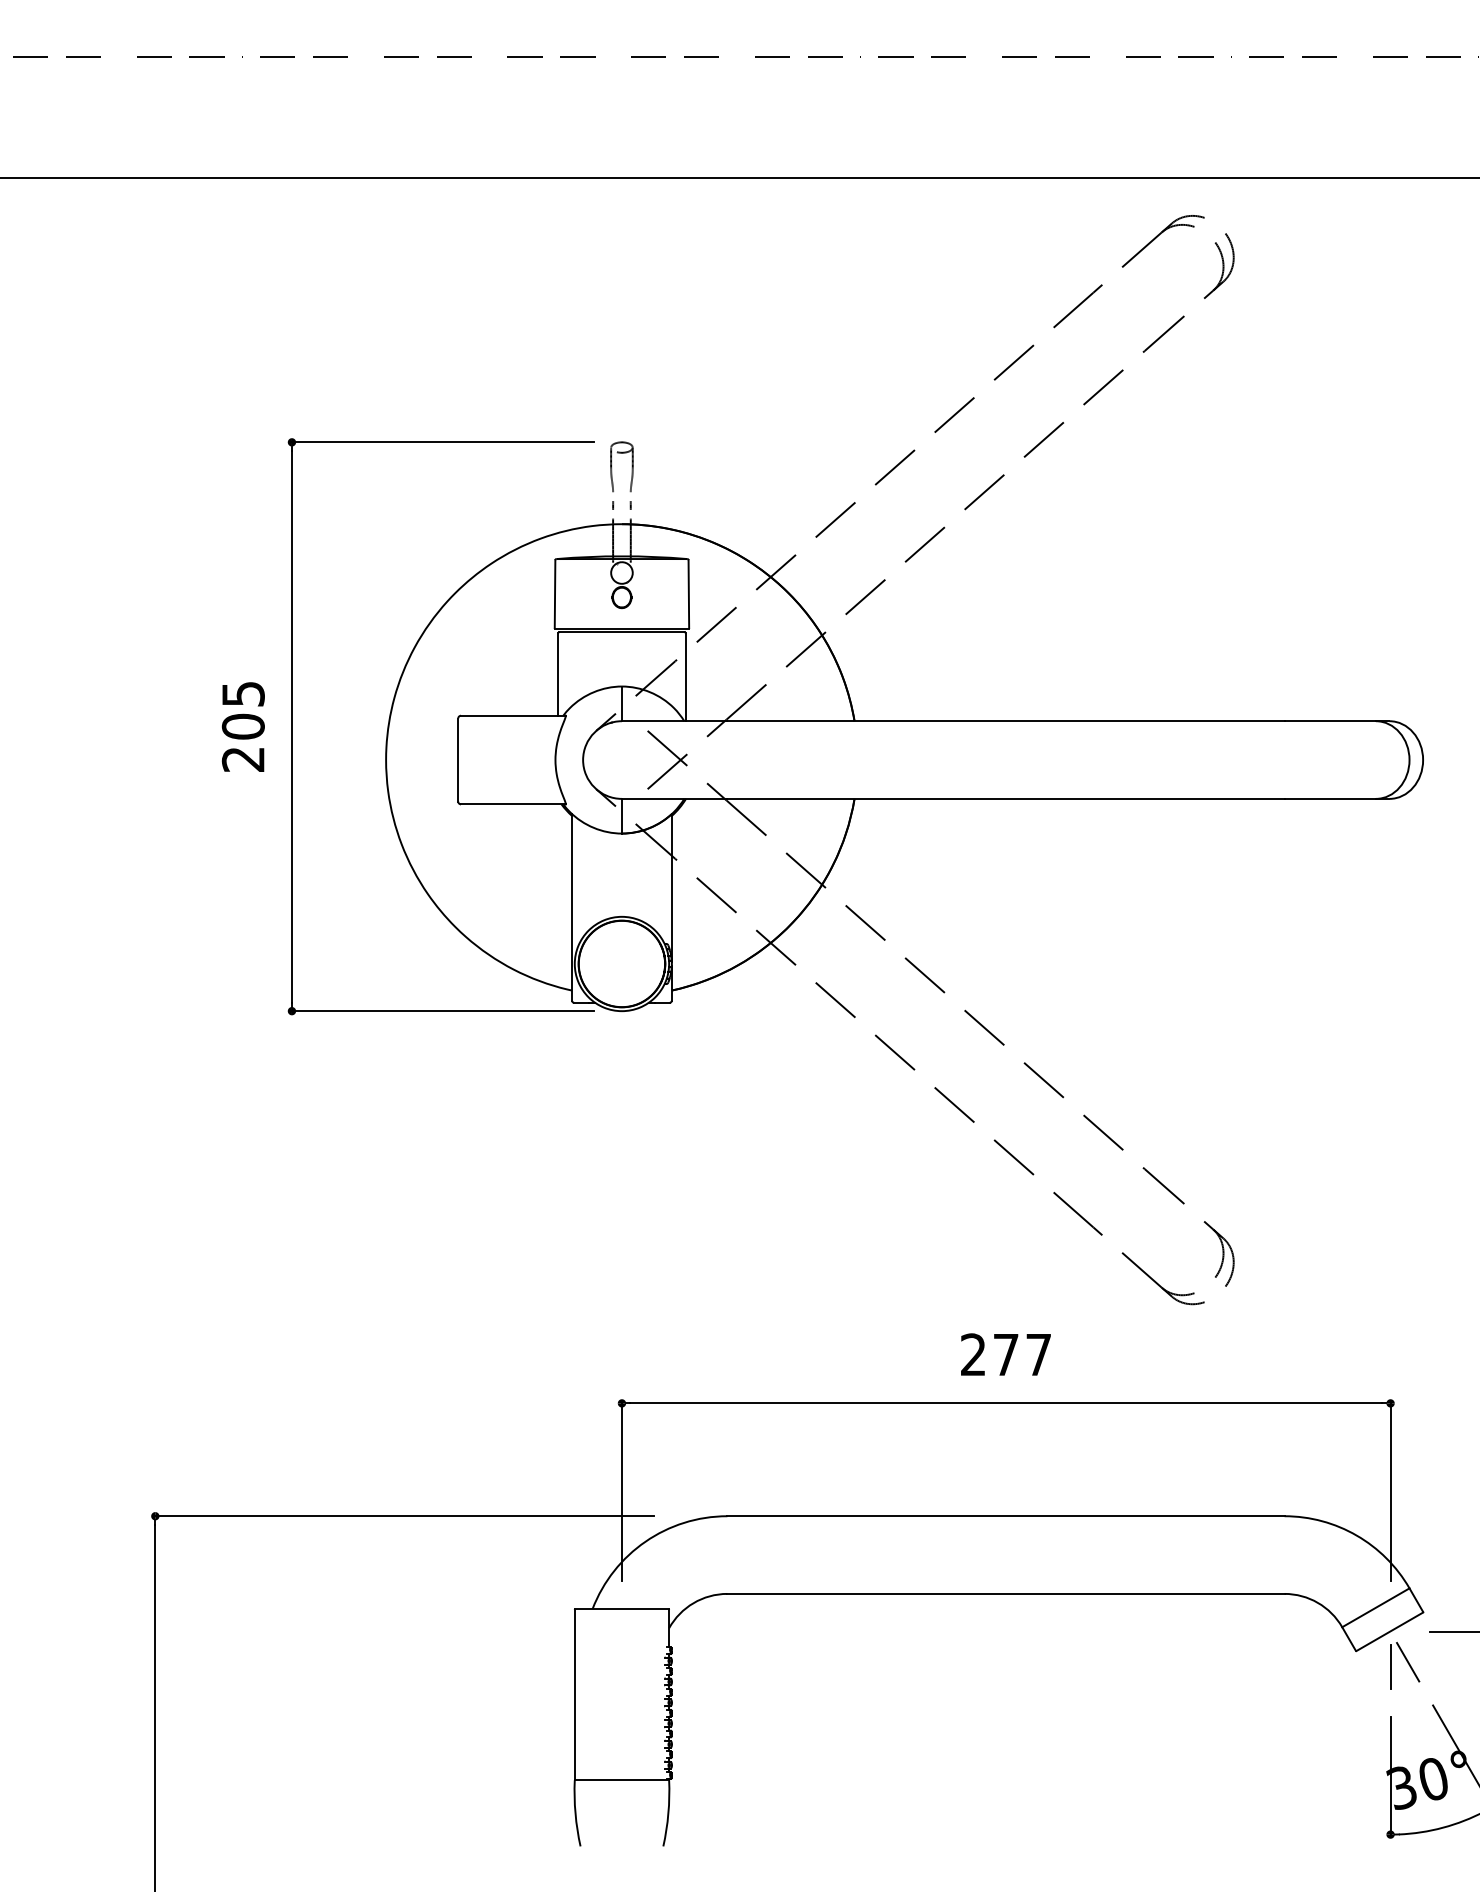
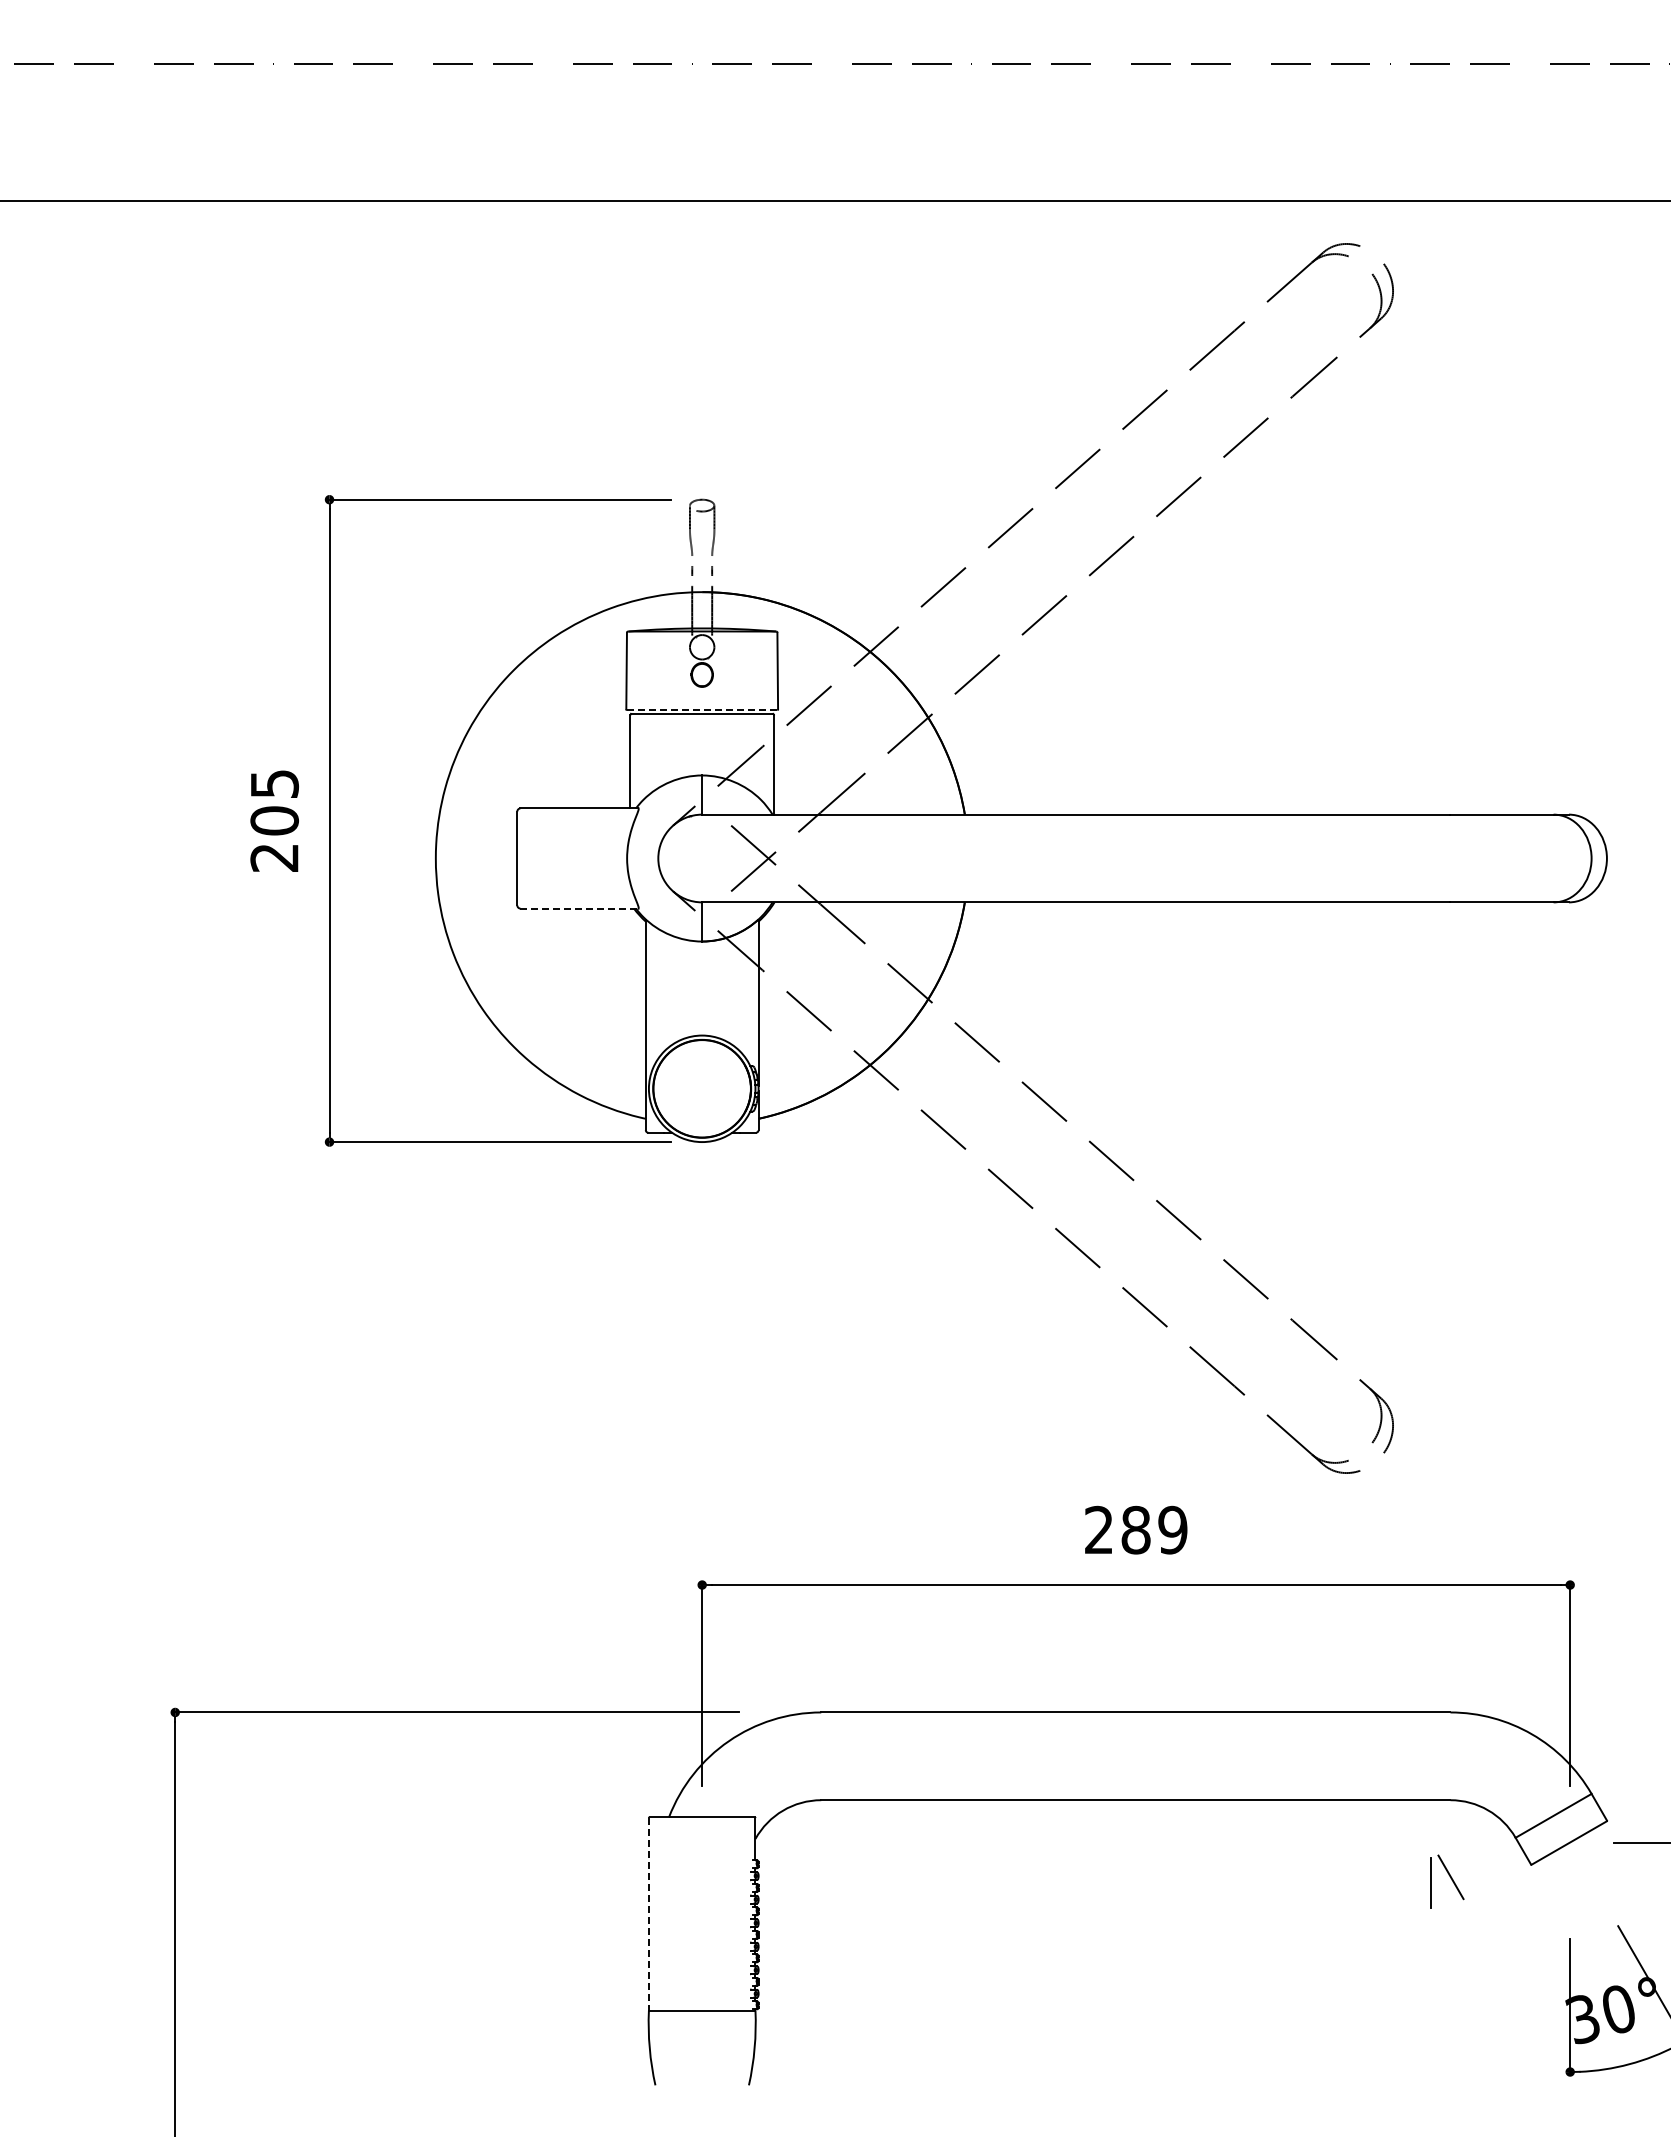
line: (622, 628) -> (702, 709), solid -> dashed
line: (513, 804) -> (579, 908), solid -> dashed
text: (1022, 1354) -> (1154, 1529), 277 -> 289
part: (1405, 1665) -> (1447, 1881), moved
line: (574, 1695) -> (648, 1914), solid -> dashed

